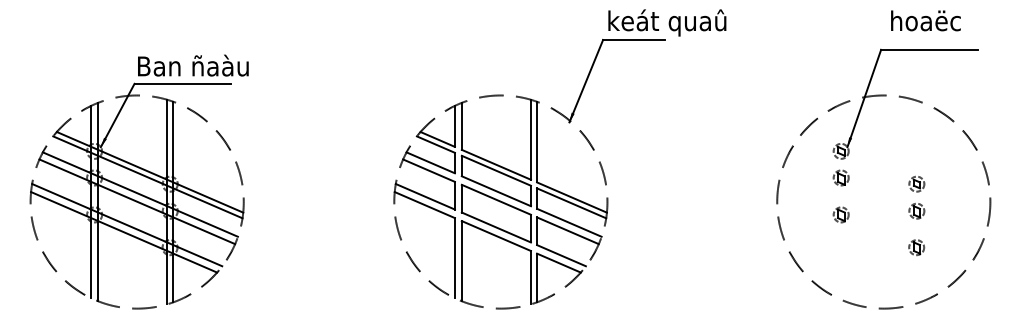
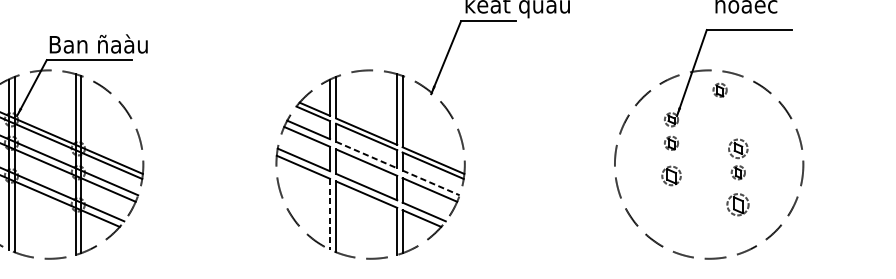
part: (895, 117) -> (719, 89), added
part: (916, 183) -> (738, 148), size x1.4
line: (496, 191) -> (366, 155), solid -> dashed
part: (840, 214) -> (670, 175), size x1.4
line: (569, 222) -> (431, 182), solid -> dashed
part: (916, 247) -> (738, 204), size x1.6
line: (454, 258) -> (329, 214), solid -> dashed

